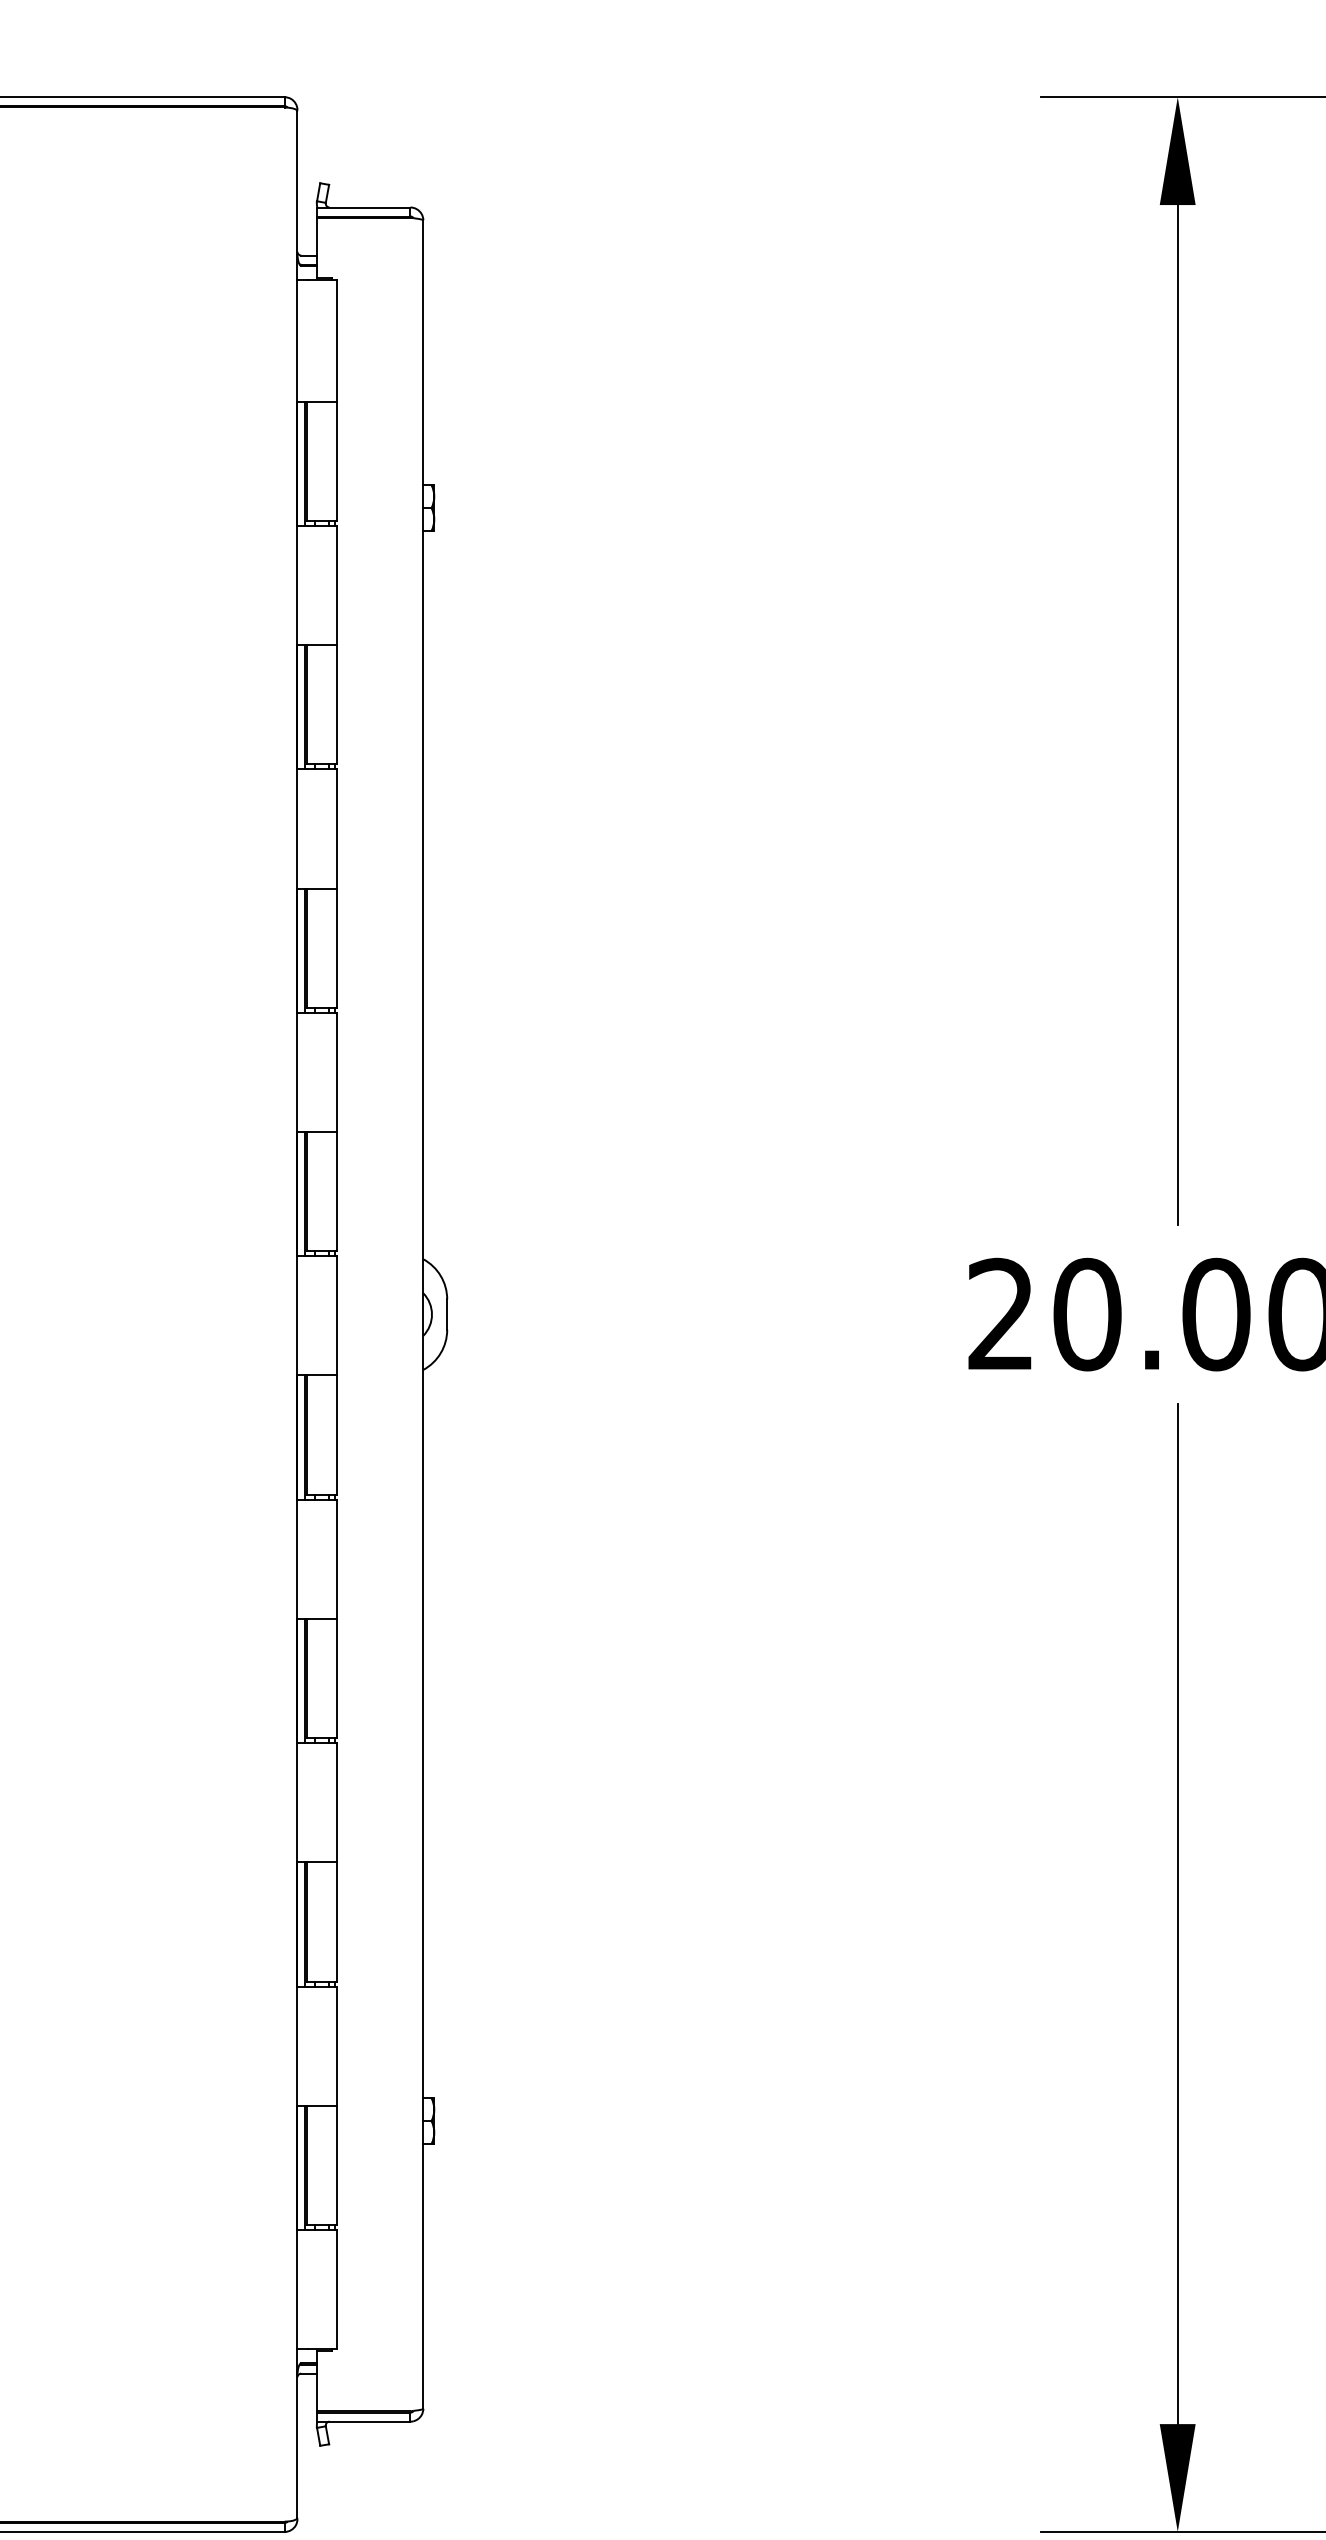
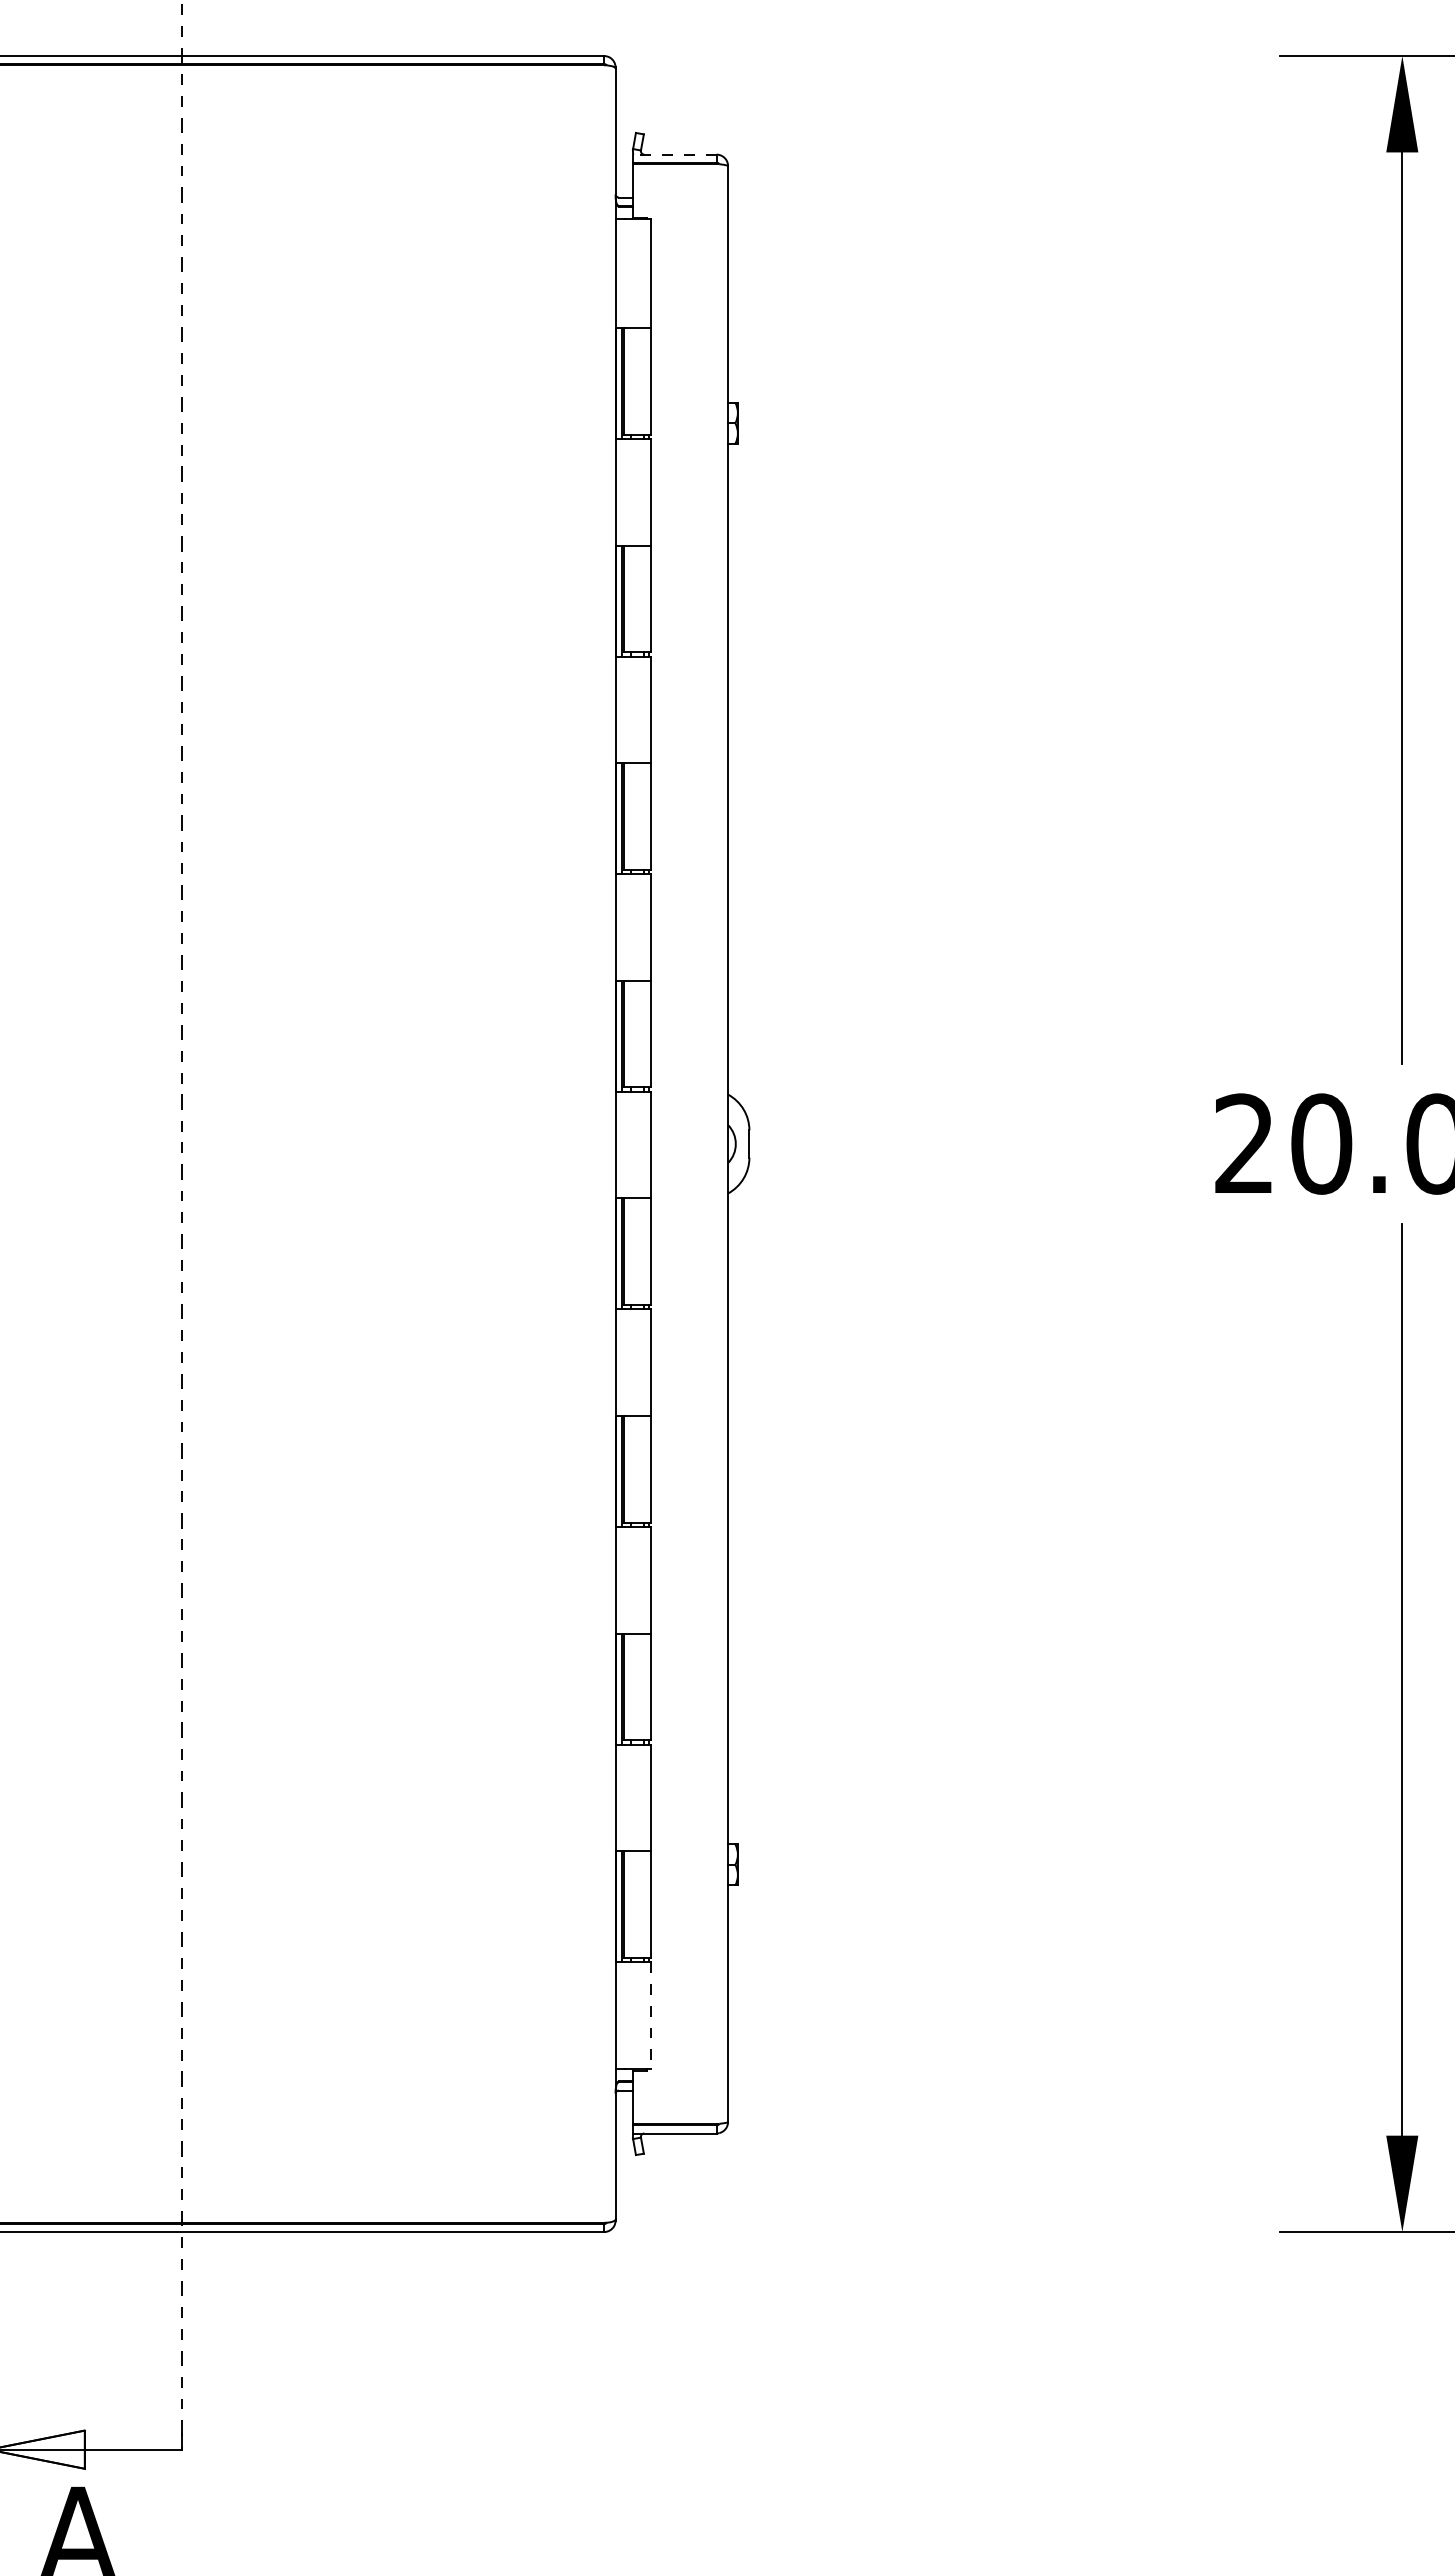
line: (363, 207) -> (674, 154), solid -> dashed
line: (336, 2290) -> (650, 2016), solid -> dashed

